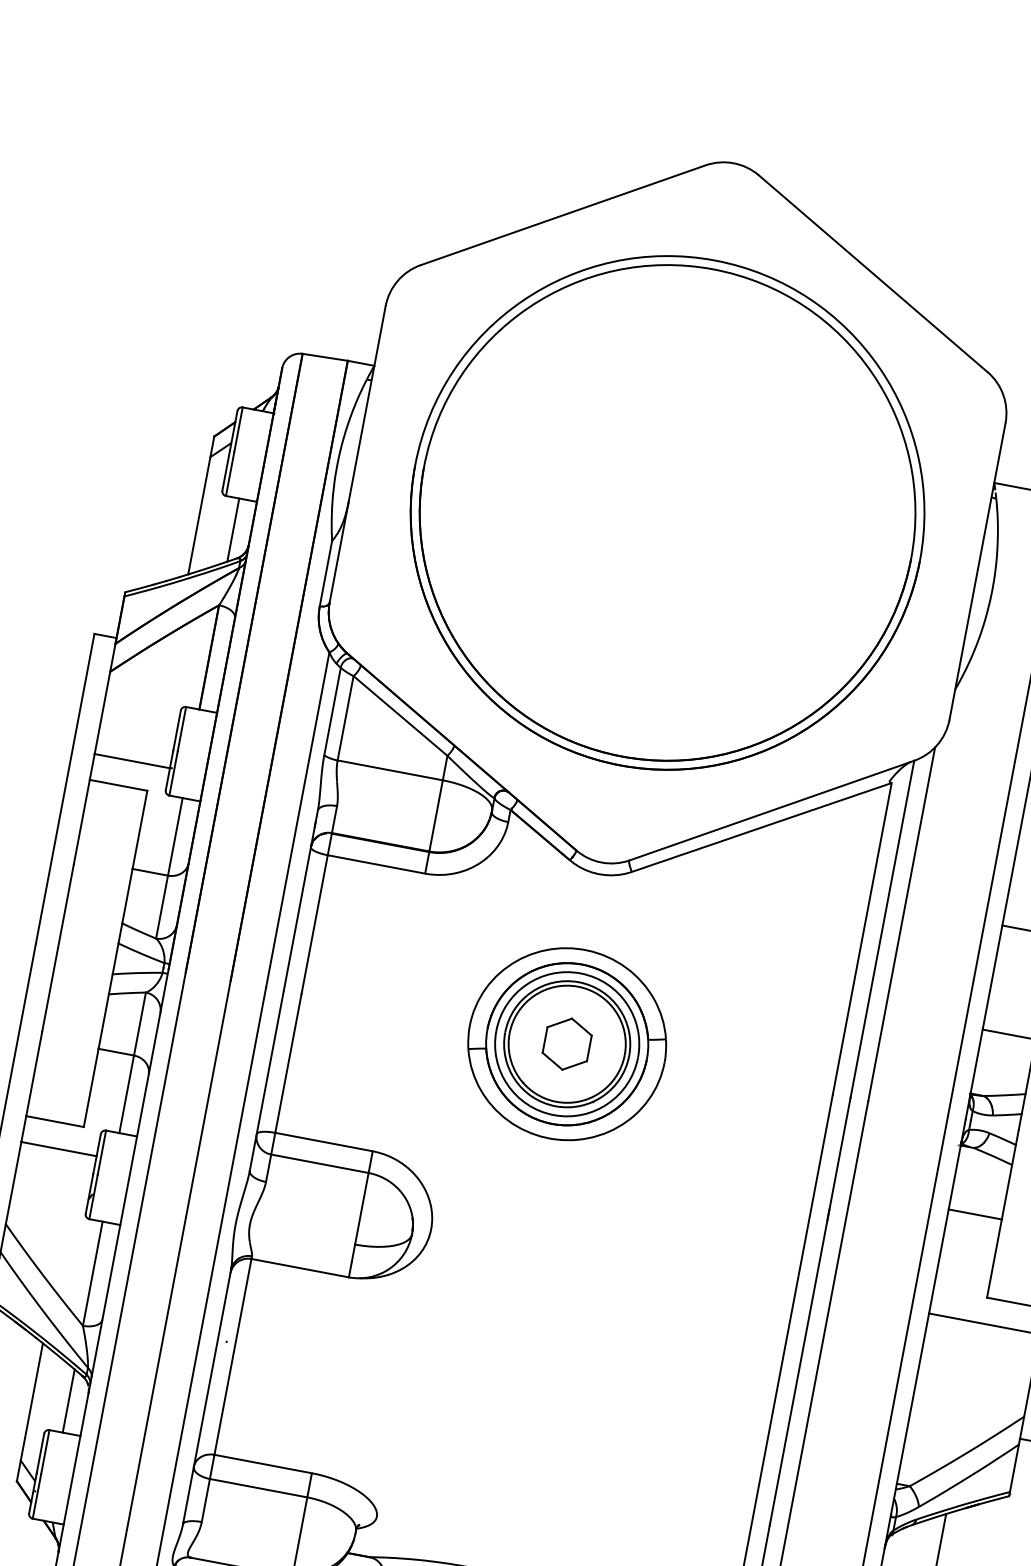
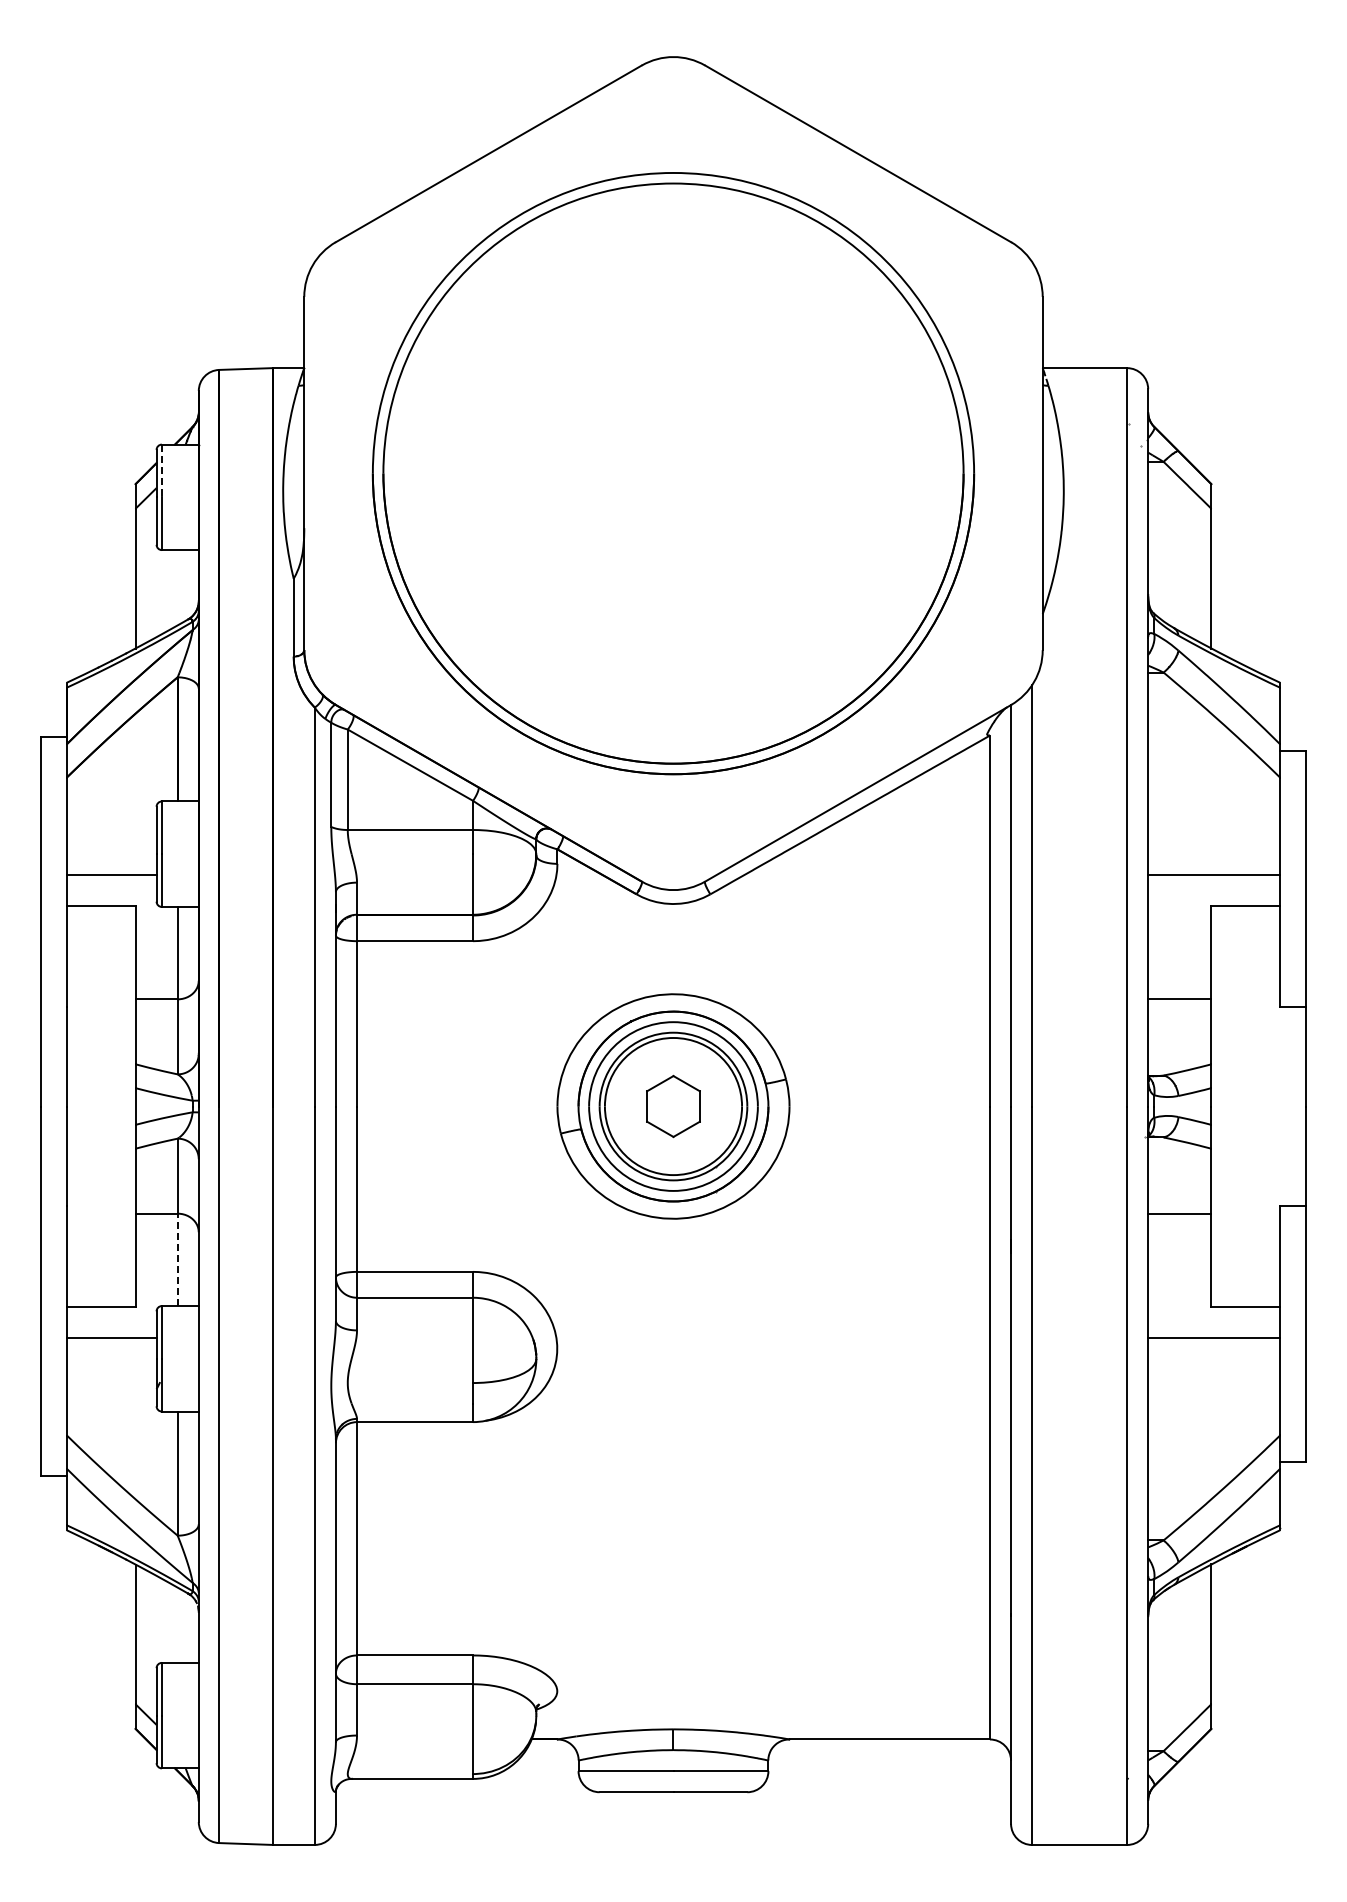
line: (238, 429) -> (161, 471), solid -> dashed
line: (233, 529) -> (177, 587), removed
line: (126, 1093) -> (177, 1259), solid -> dashed
line: (68, 1400) -> (177, 1624), removed

